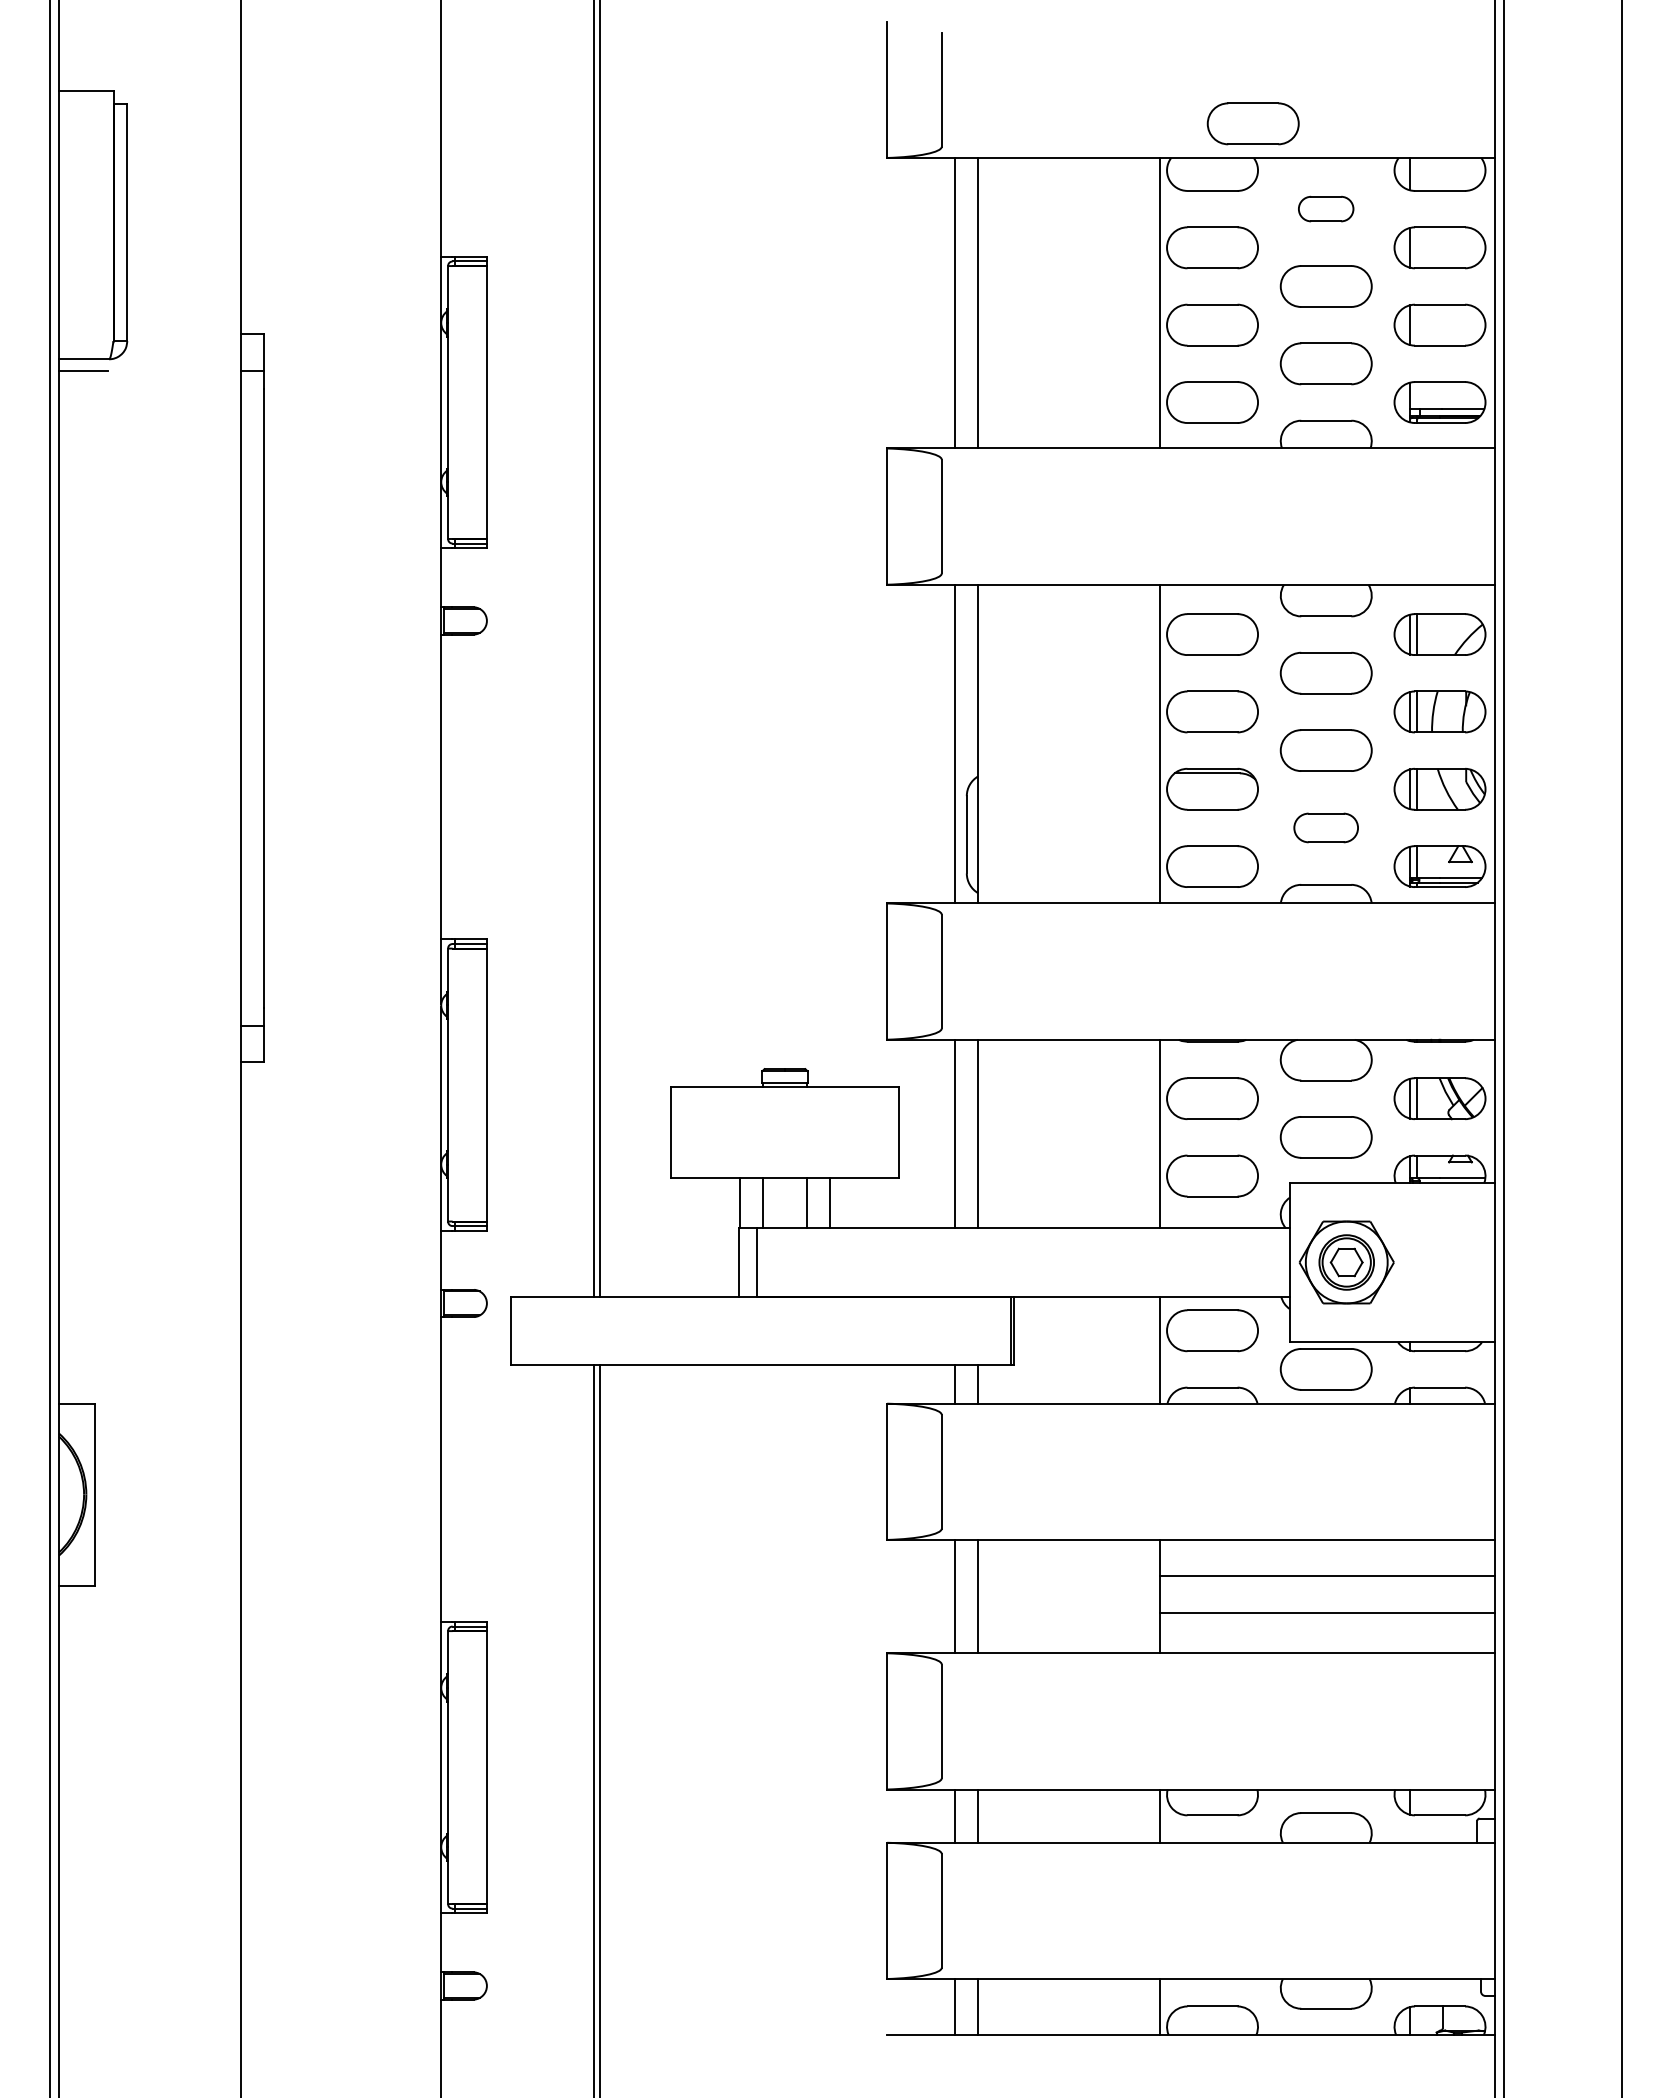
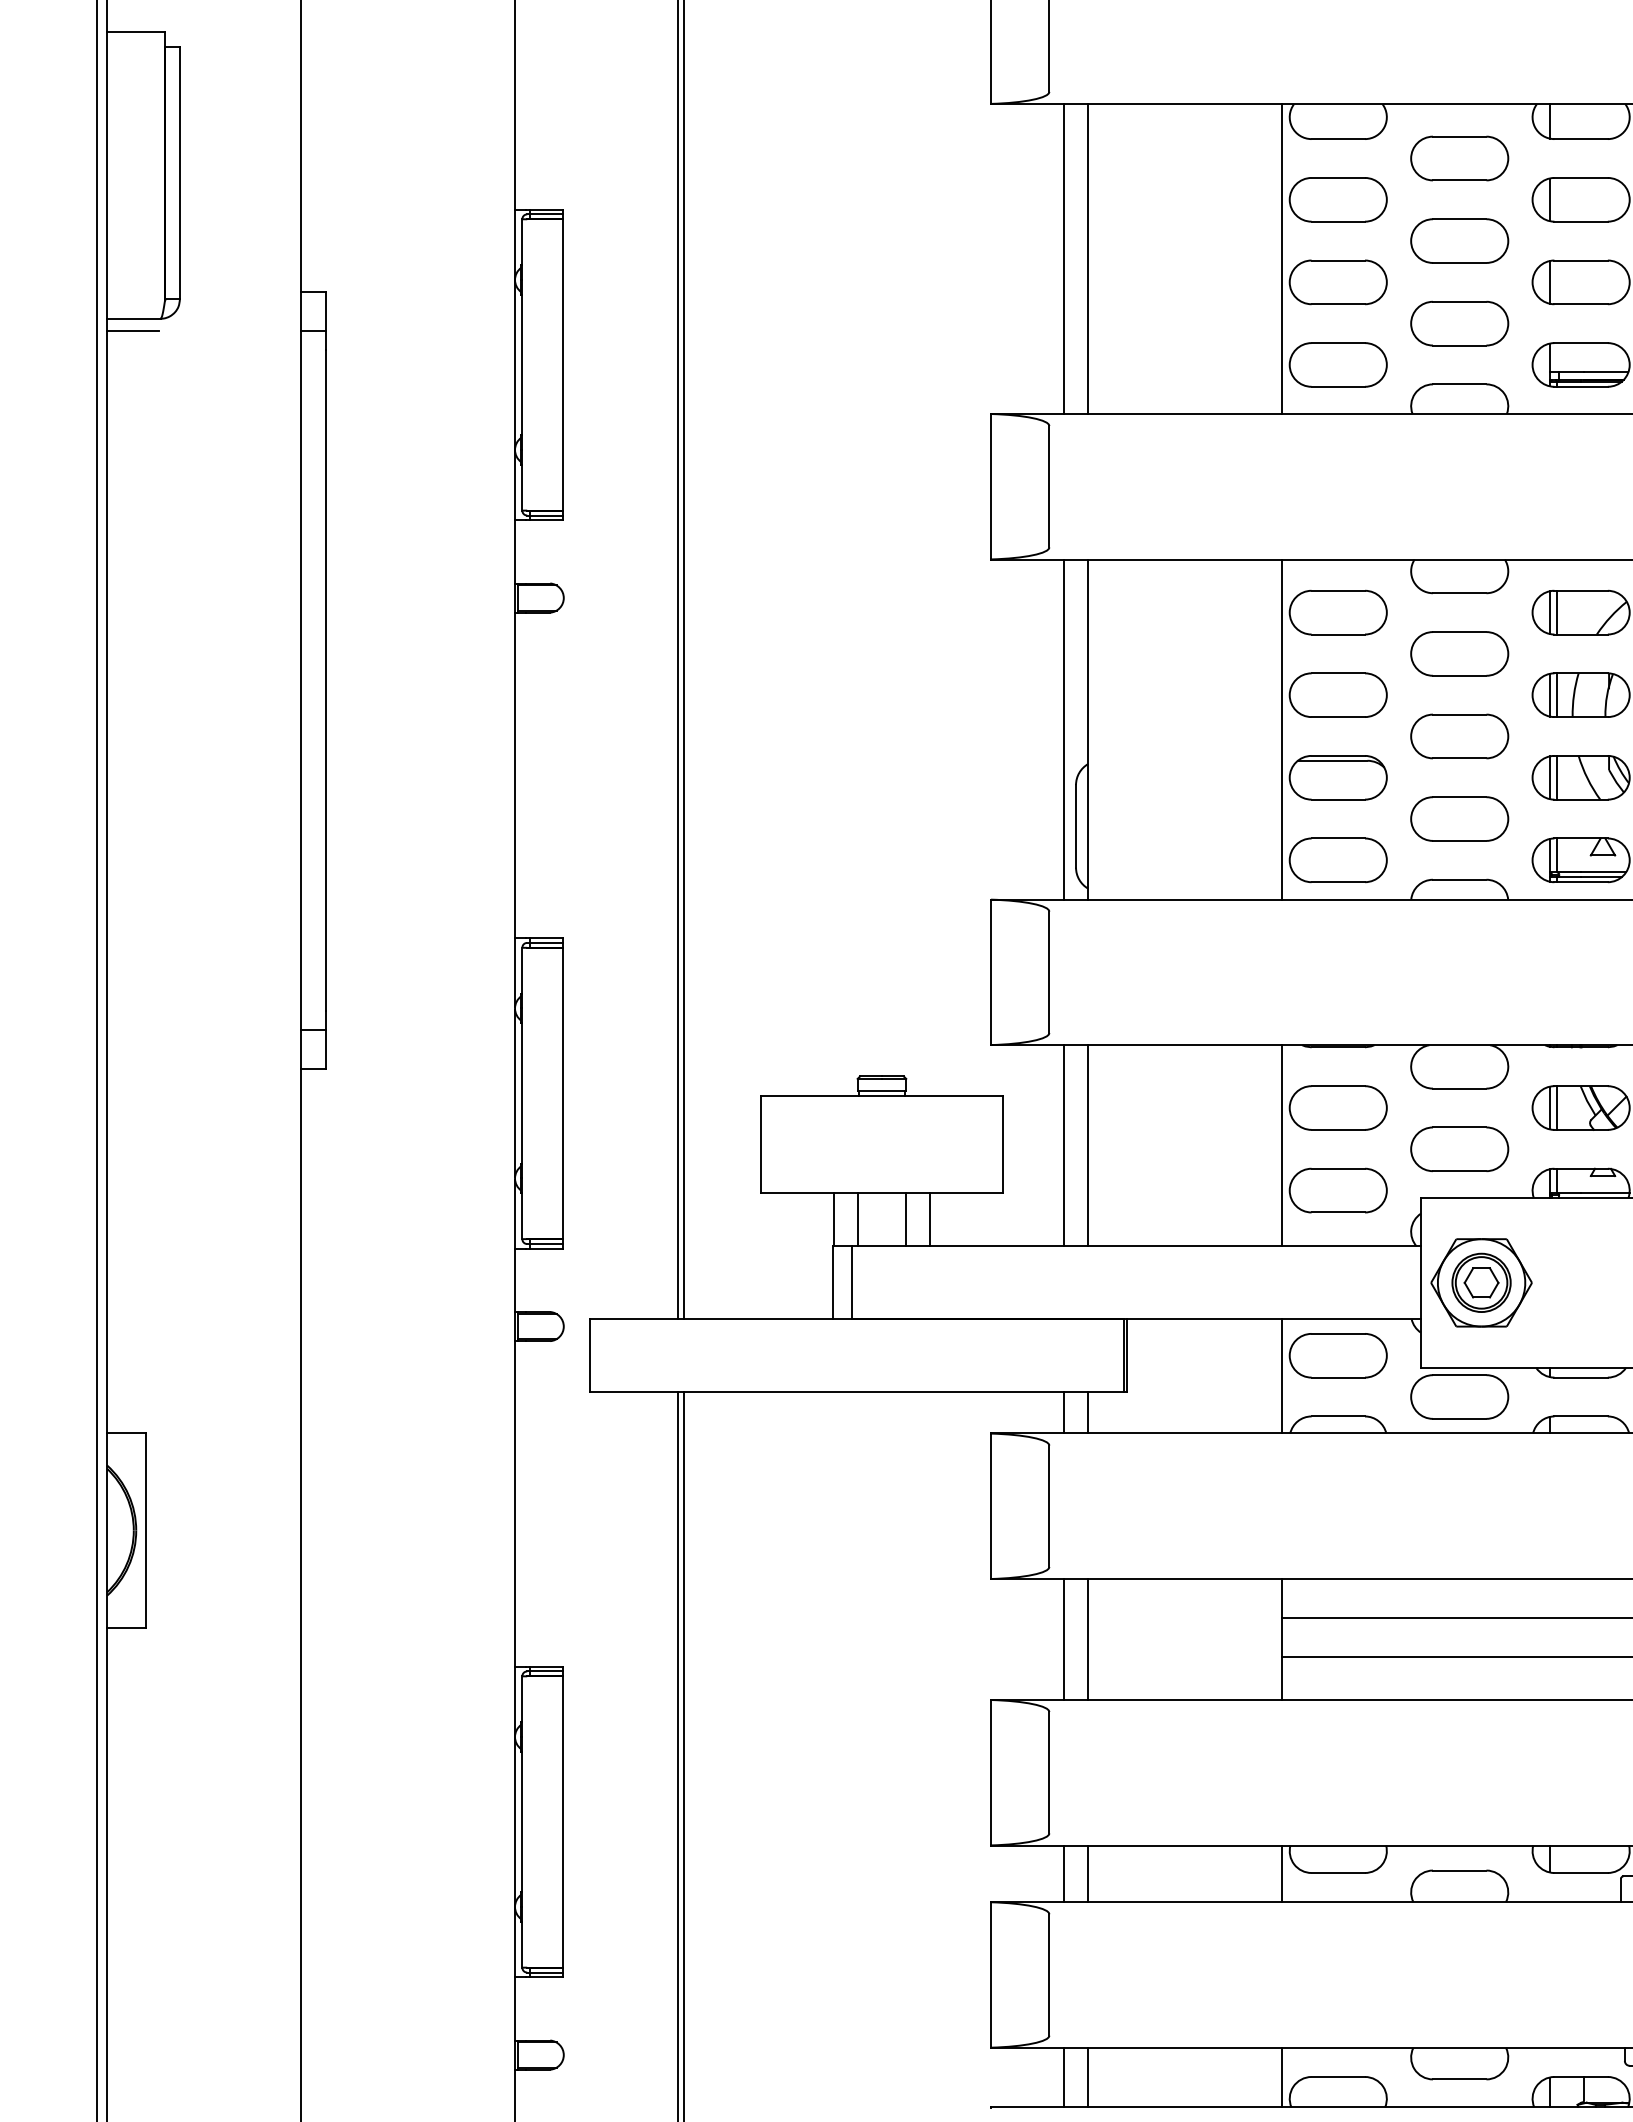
part: (1252, 123) -> (1380, 67), removed
part: (1325, 208) -> (1458, 157), size x1.67
part: (1325, 827) -> (1458, 818), size x1.43

